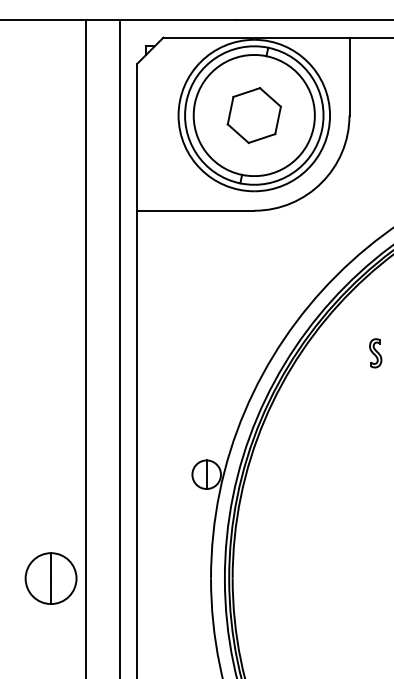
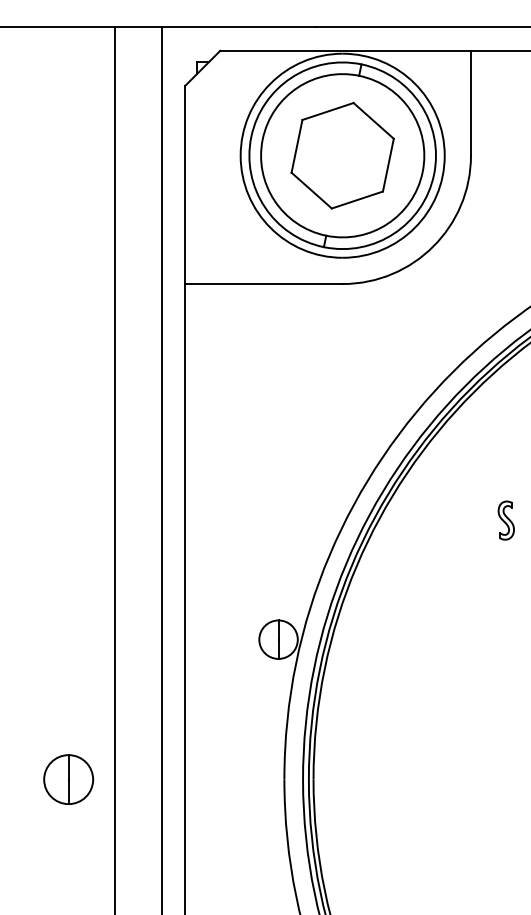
part: (254, 115) -> (342, 155), size x1.43
part: (375, 353) -> (506, 520), moved
part: (50, 578) -> (68, 779), size x0.71

